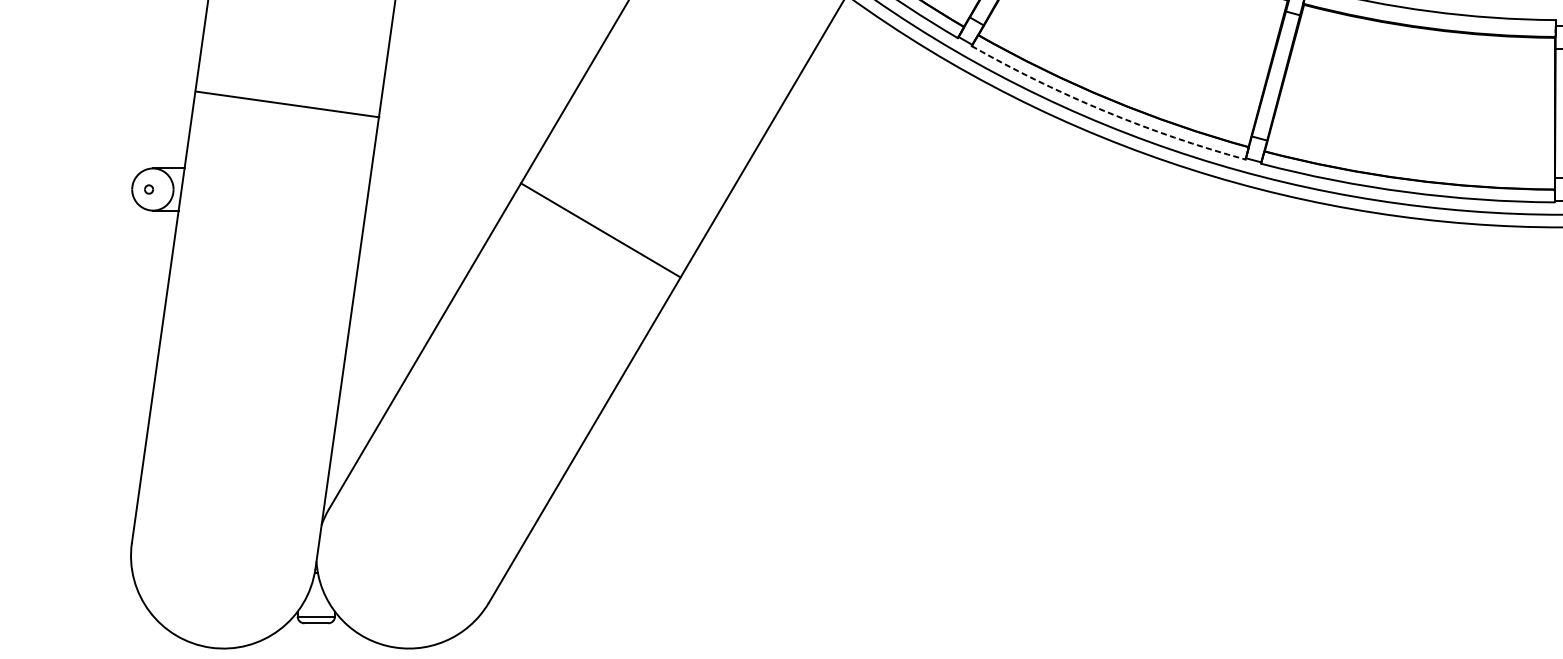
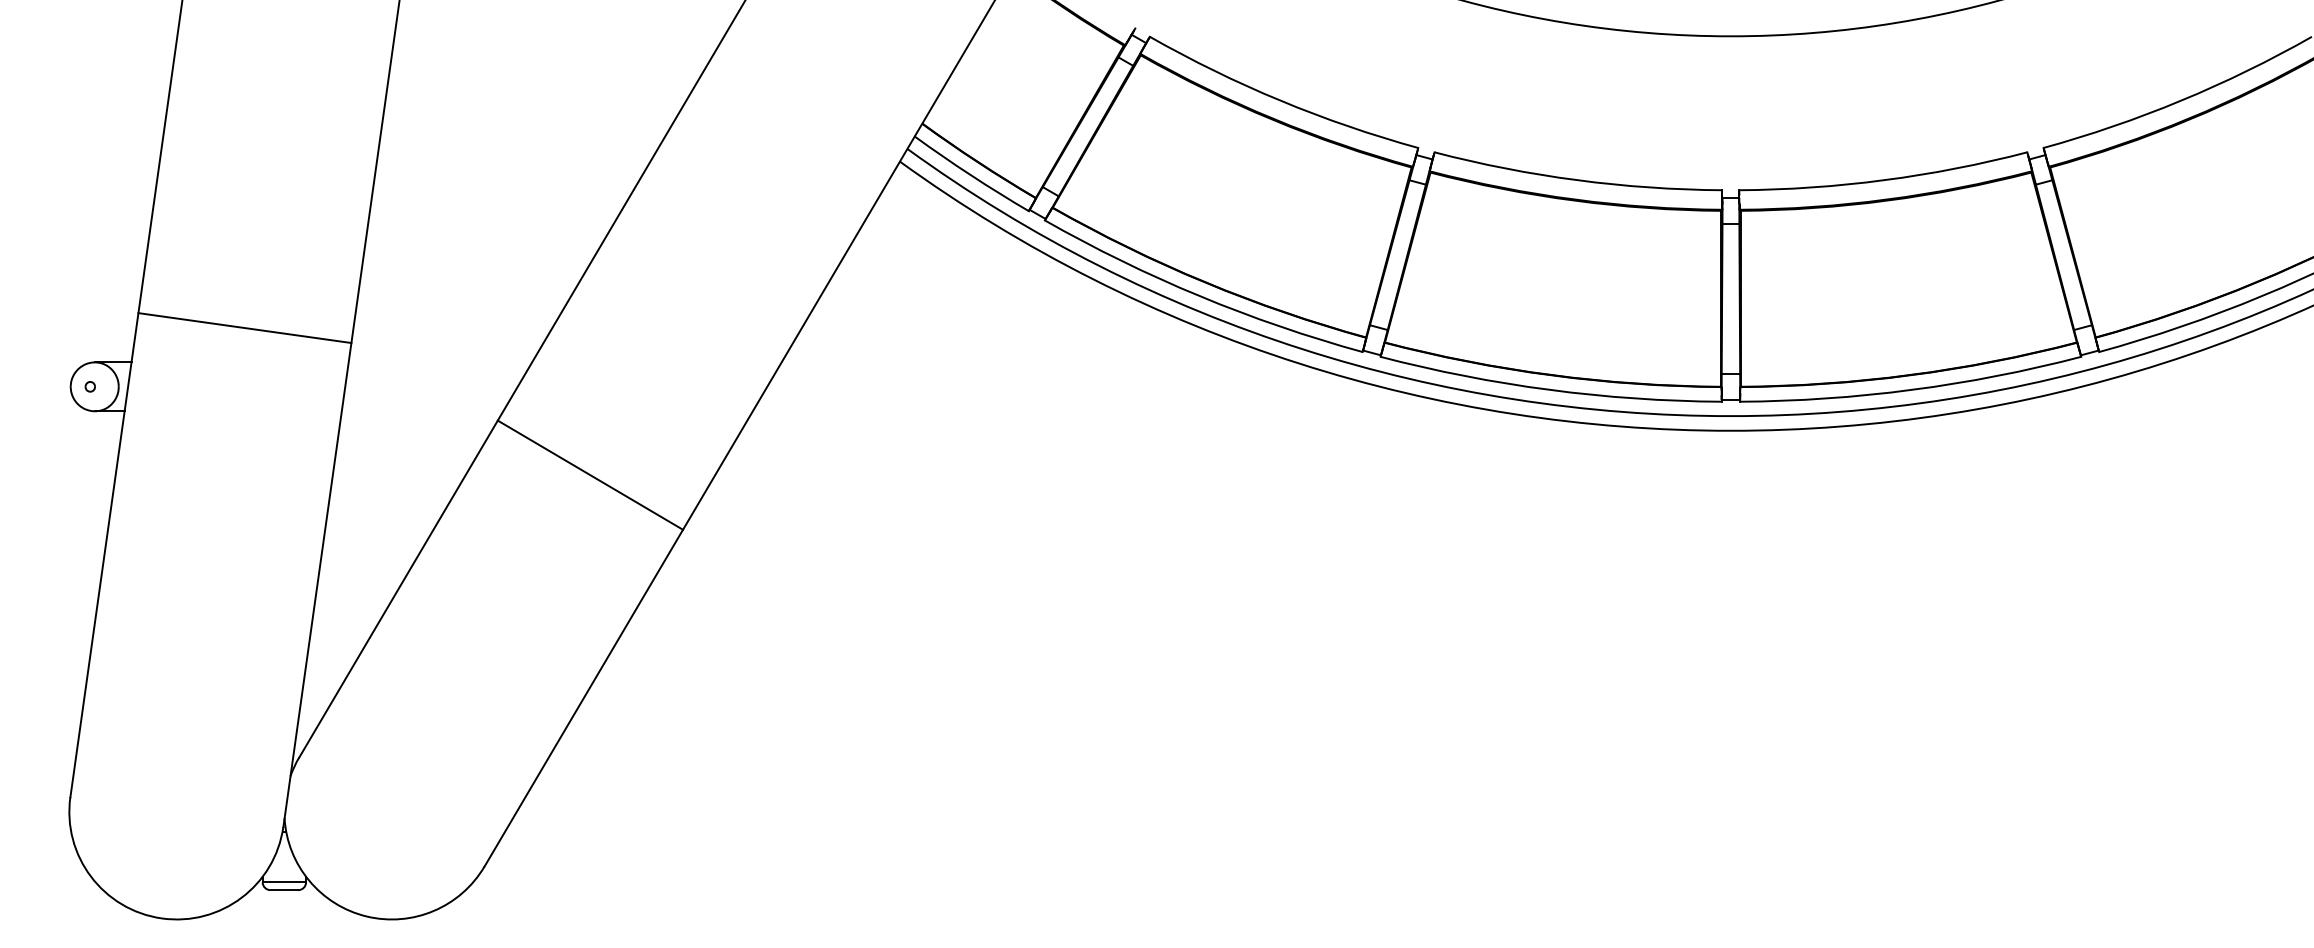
line: (287, 104) -> (244, 328), moved
arc: (1104, 111) -> (1199, 296), dashed -> solid
line: (600, 229) -> (590, 474), moved

